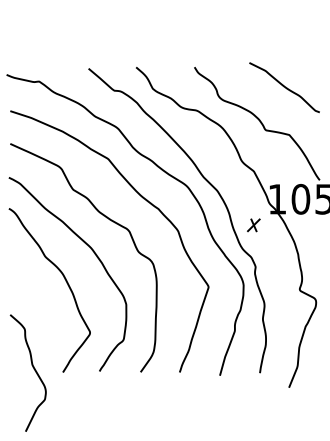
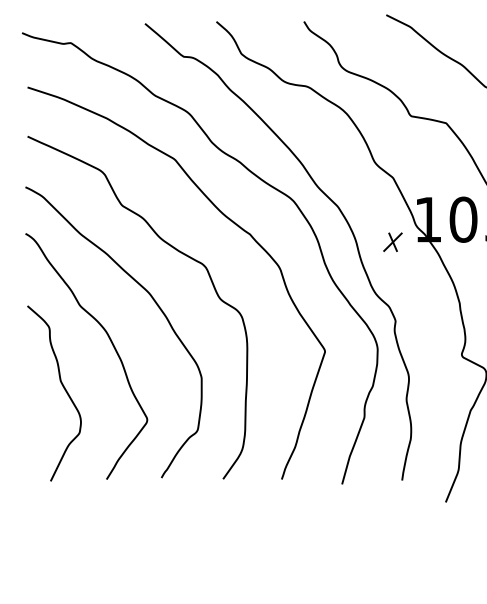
part: (253, 225) -> (392, 242), moved
curve: (33, 369) -> (62, 388), moved

